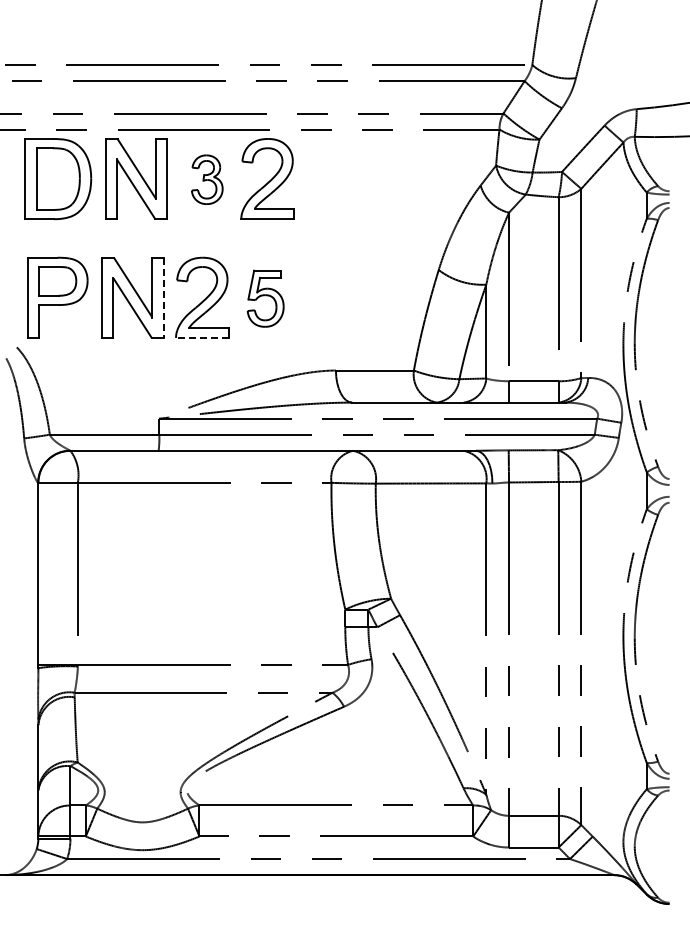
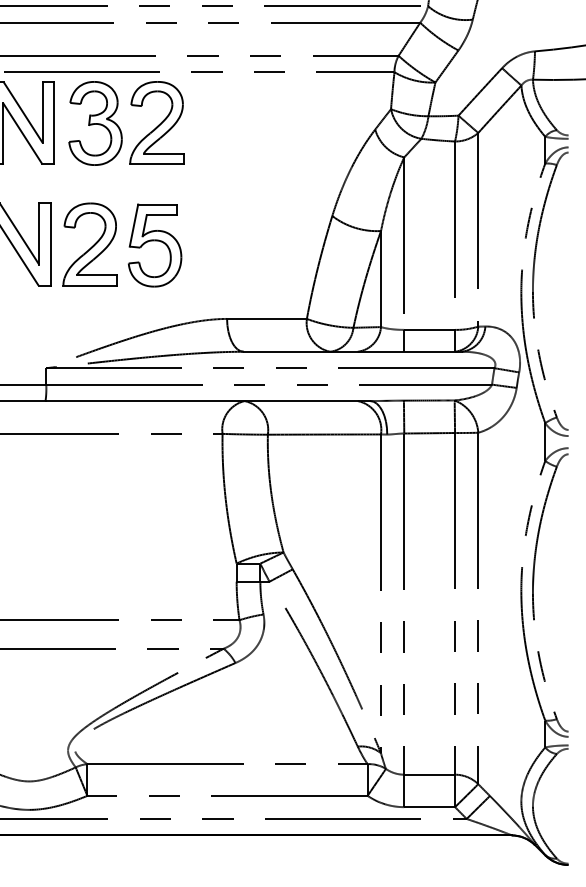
part: (206, 179) -> (94, 123), size x1.67
line: (163, 298) -> (50, 245), dashed -> solid
part: (265, 298) -> (154, 245), size x1.43
line: (201, 337) -> (89, 285), dashed -> solid

